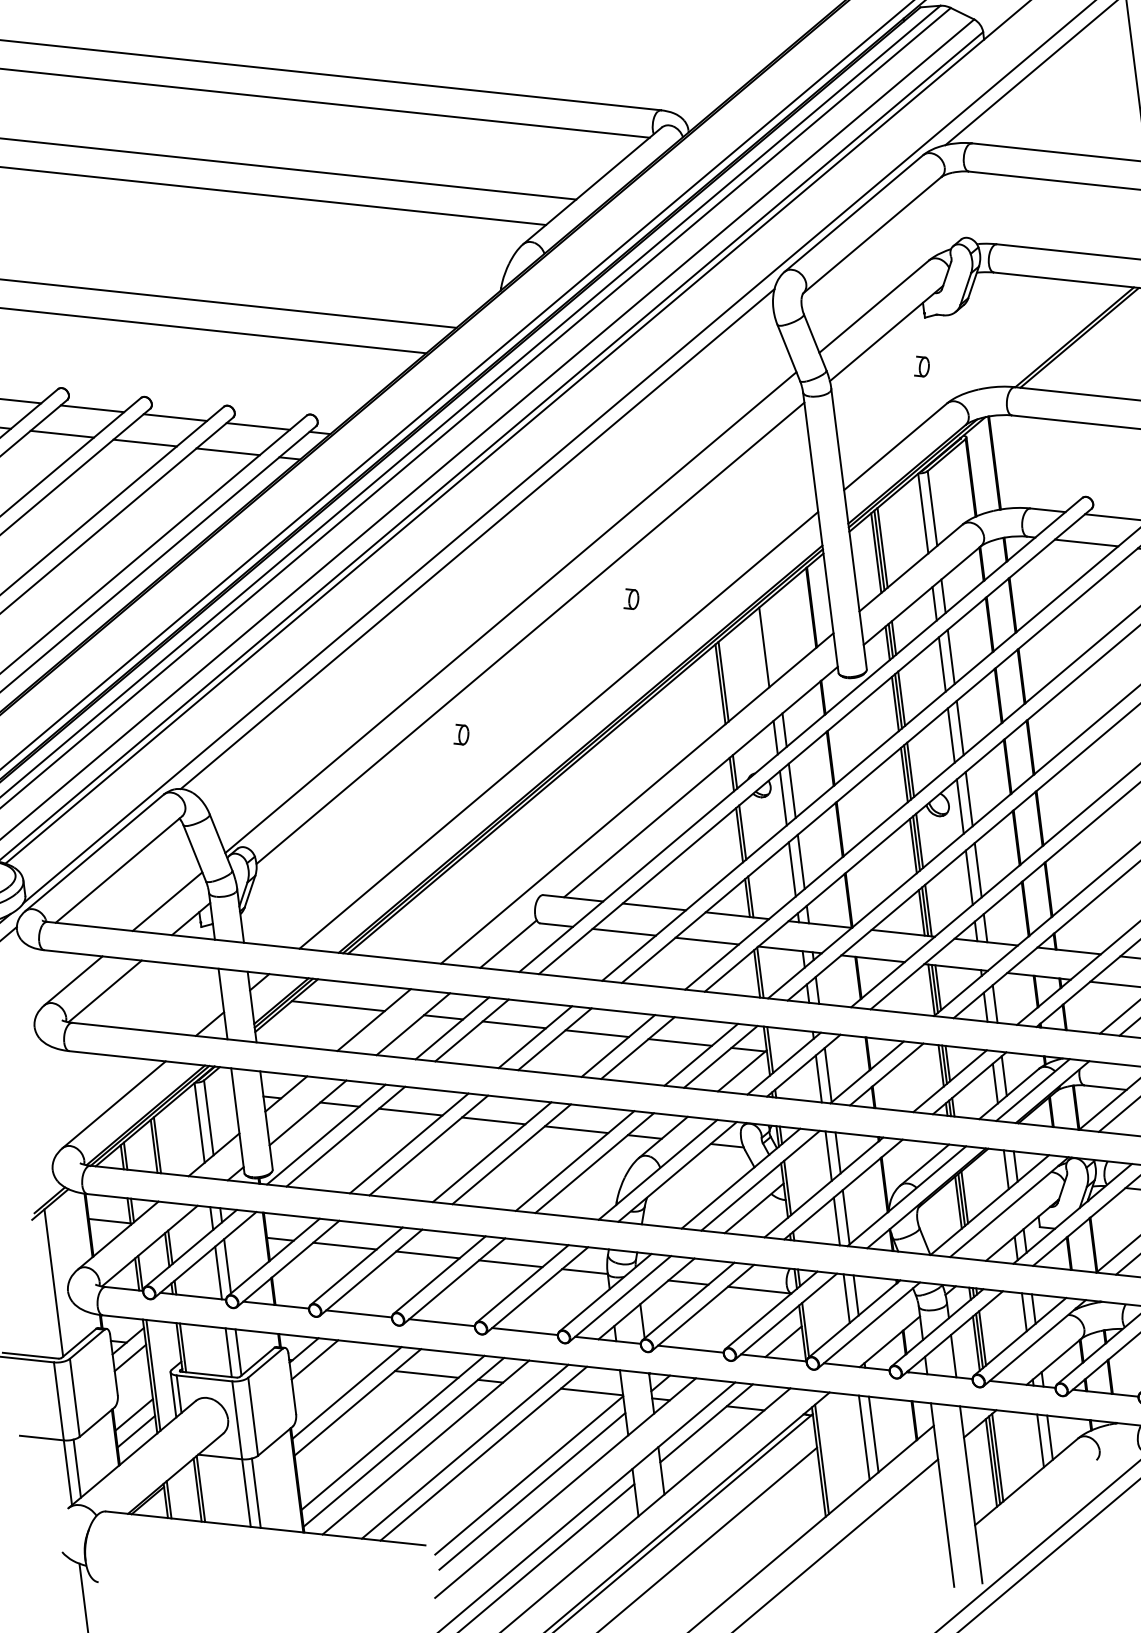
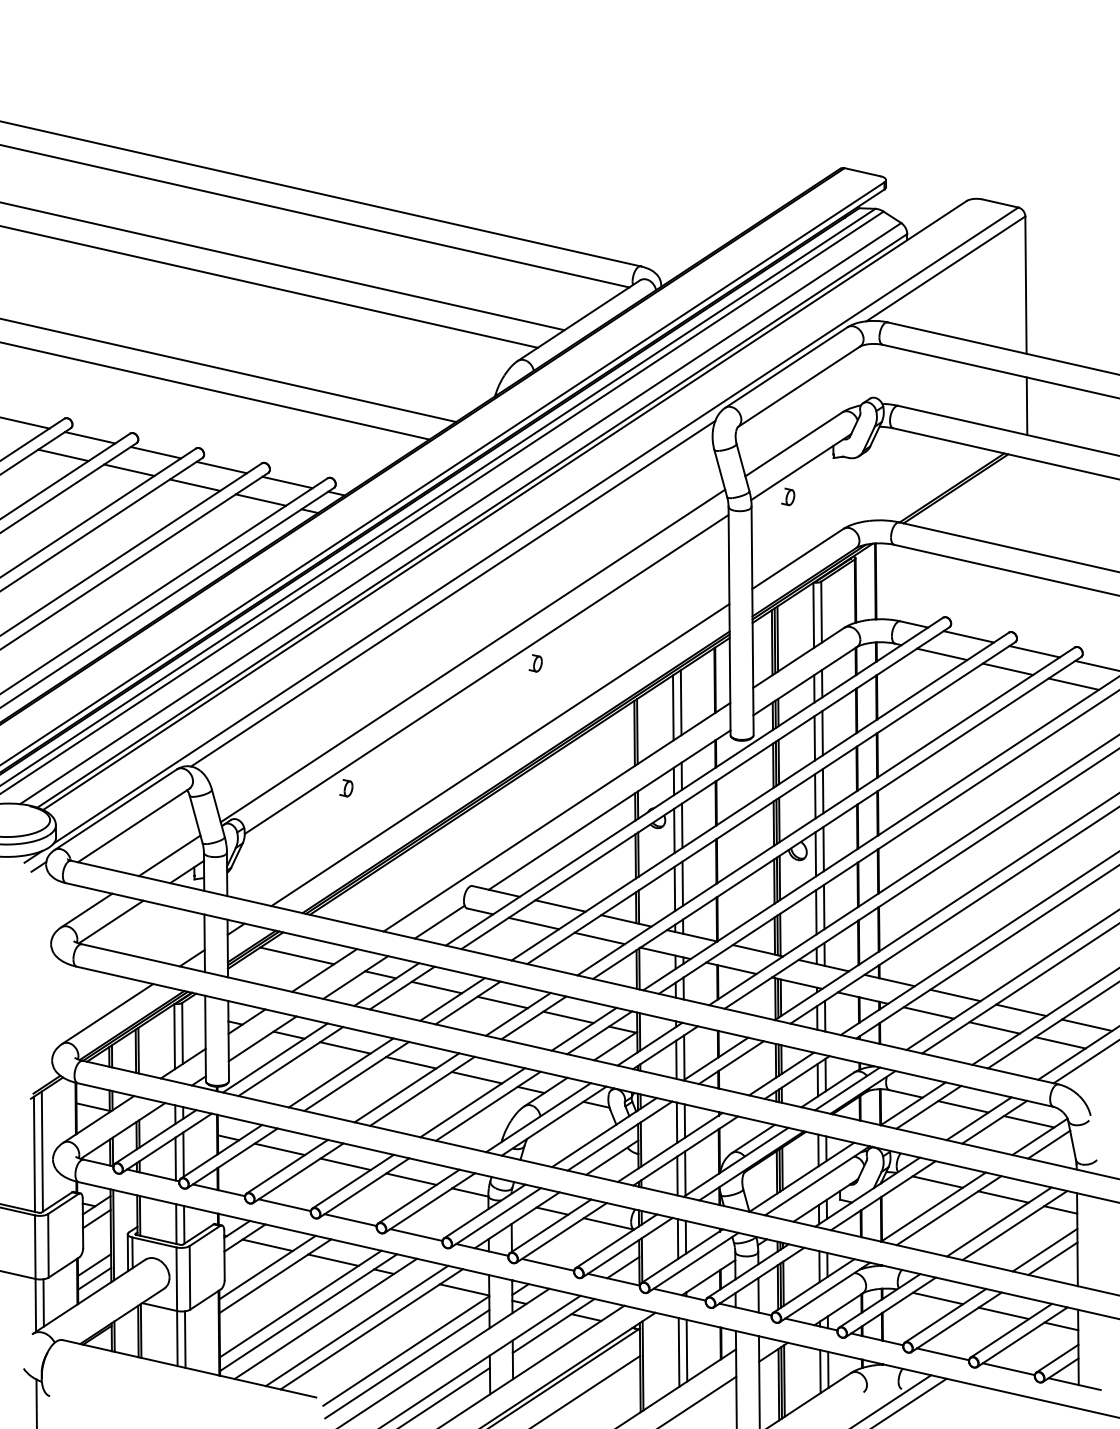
part: (921, 365) -> (788, 496), moved
part: (630, 599) -> (535, 663), moved
line: (772, 639) -> (680, 702), added
part: (461, 734) -> (346, 788), moved
line: (44, 1286) -> (34, 1153), added
line: (343, 1365) -> (267, 1245), added

